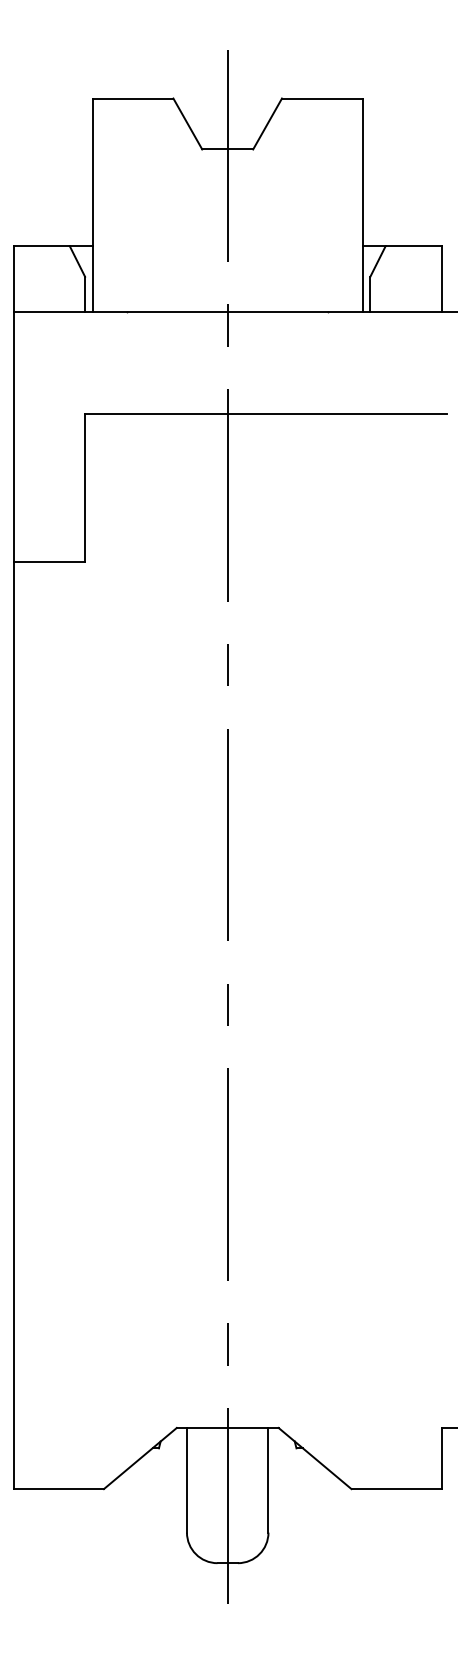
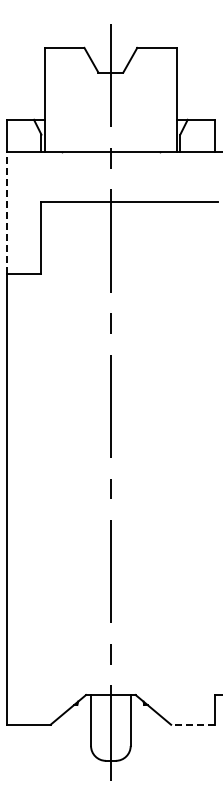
line: (13, 436) -> (6, 212), solid -> dashed
line: (397, 1488) -> (193, 724), solid -> dashed

